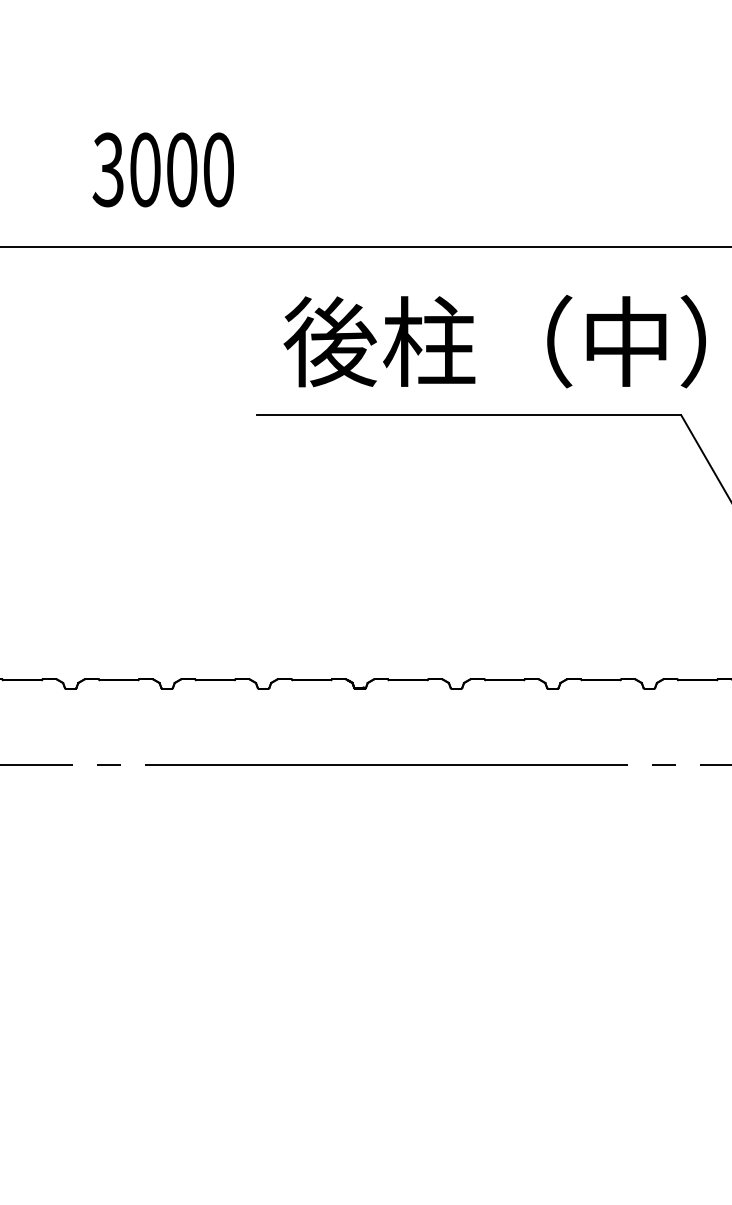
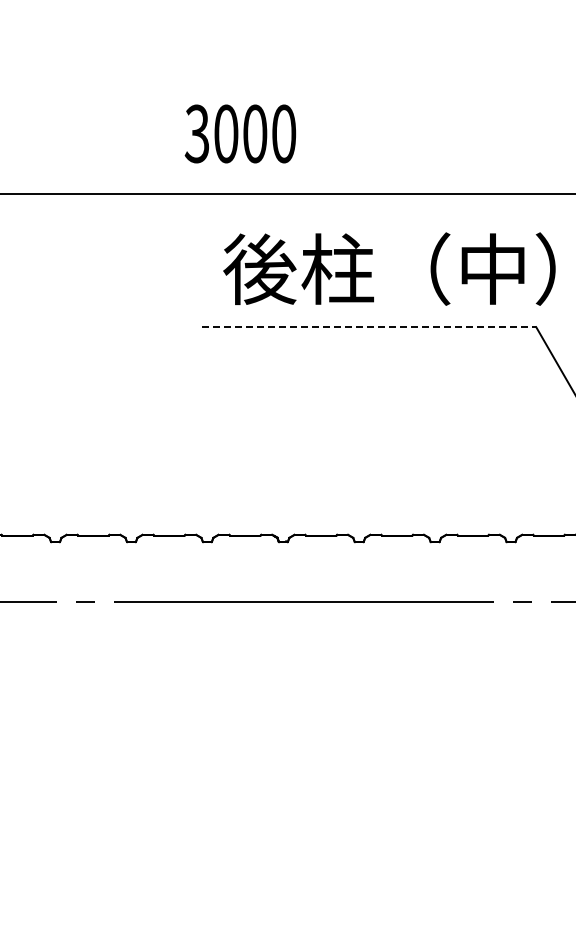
text: (162, 169) -> (239, 133), moved
line: (469, 415) -> (369, 327), solid -> dashed

